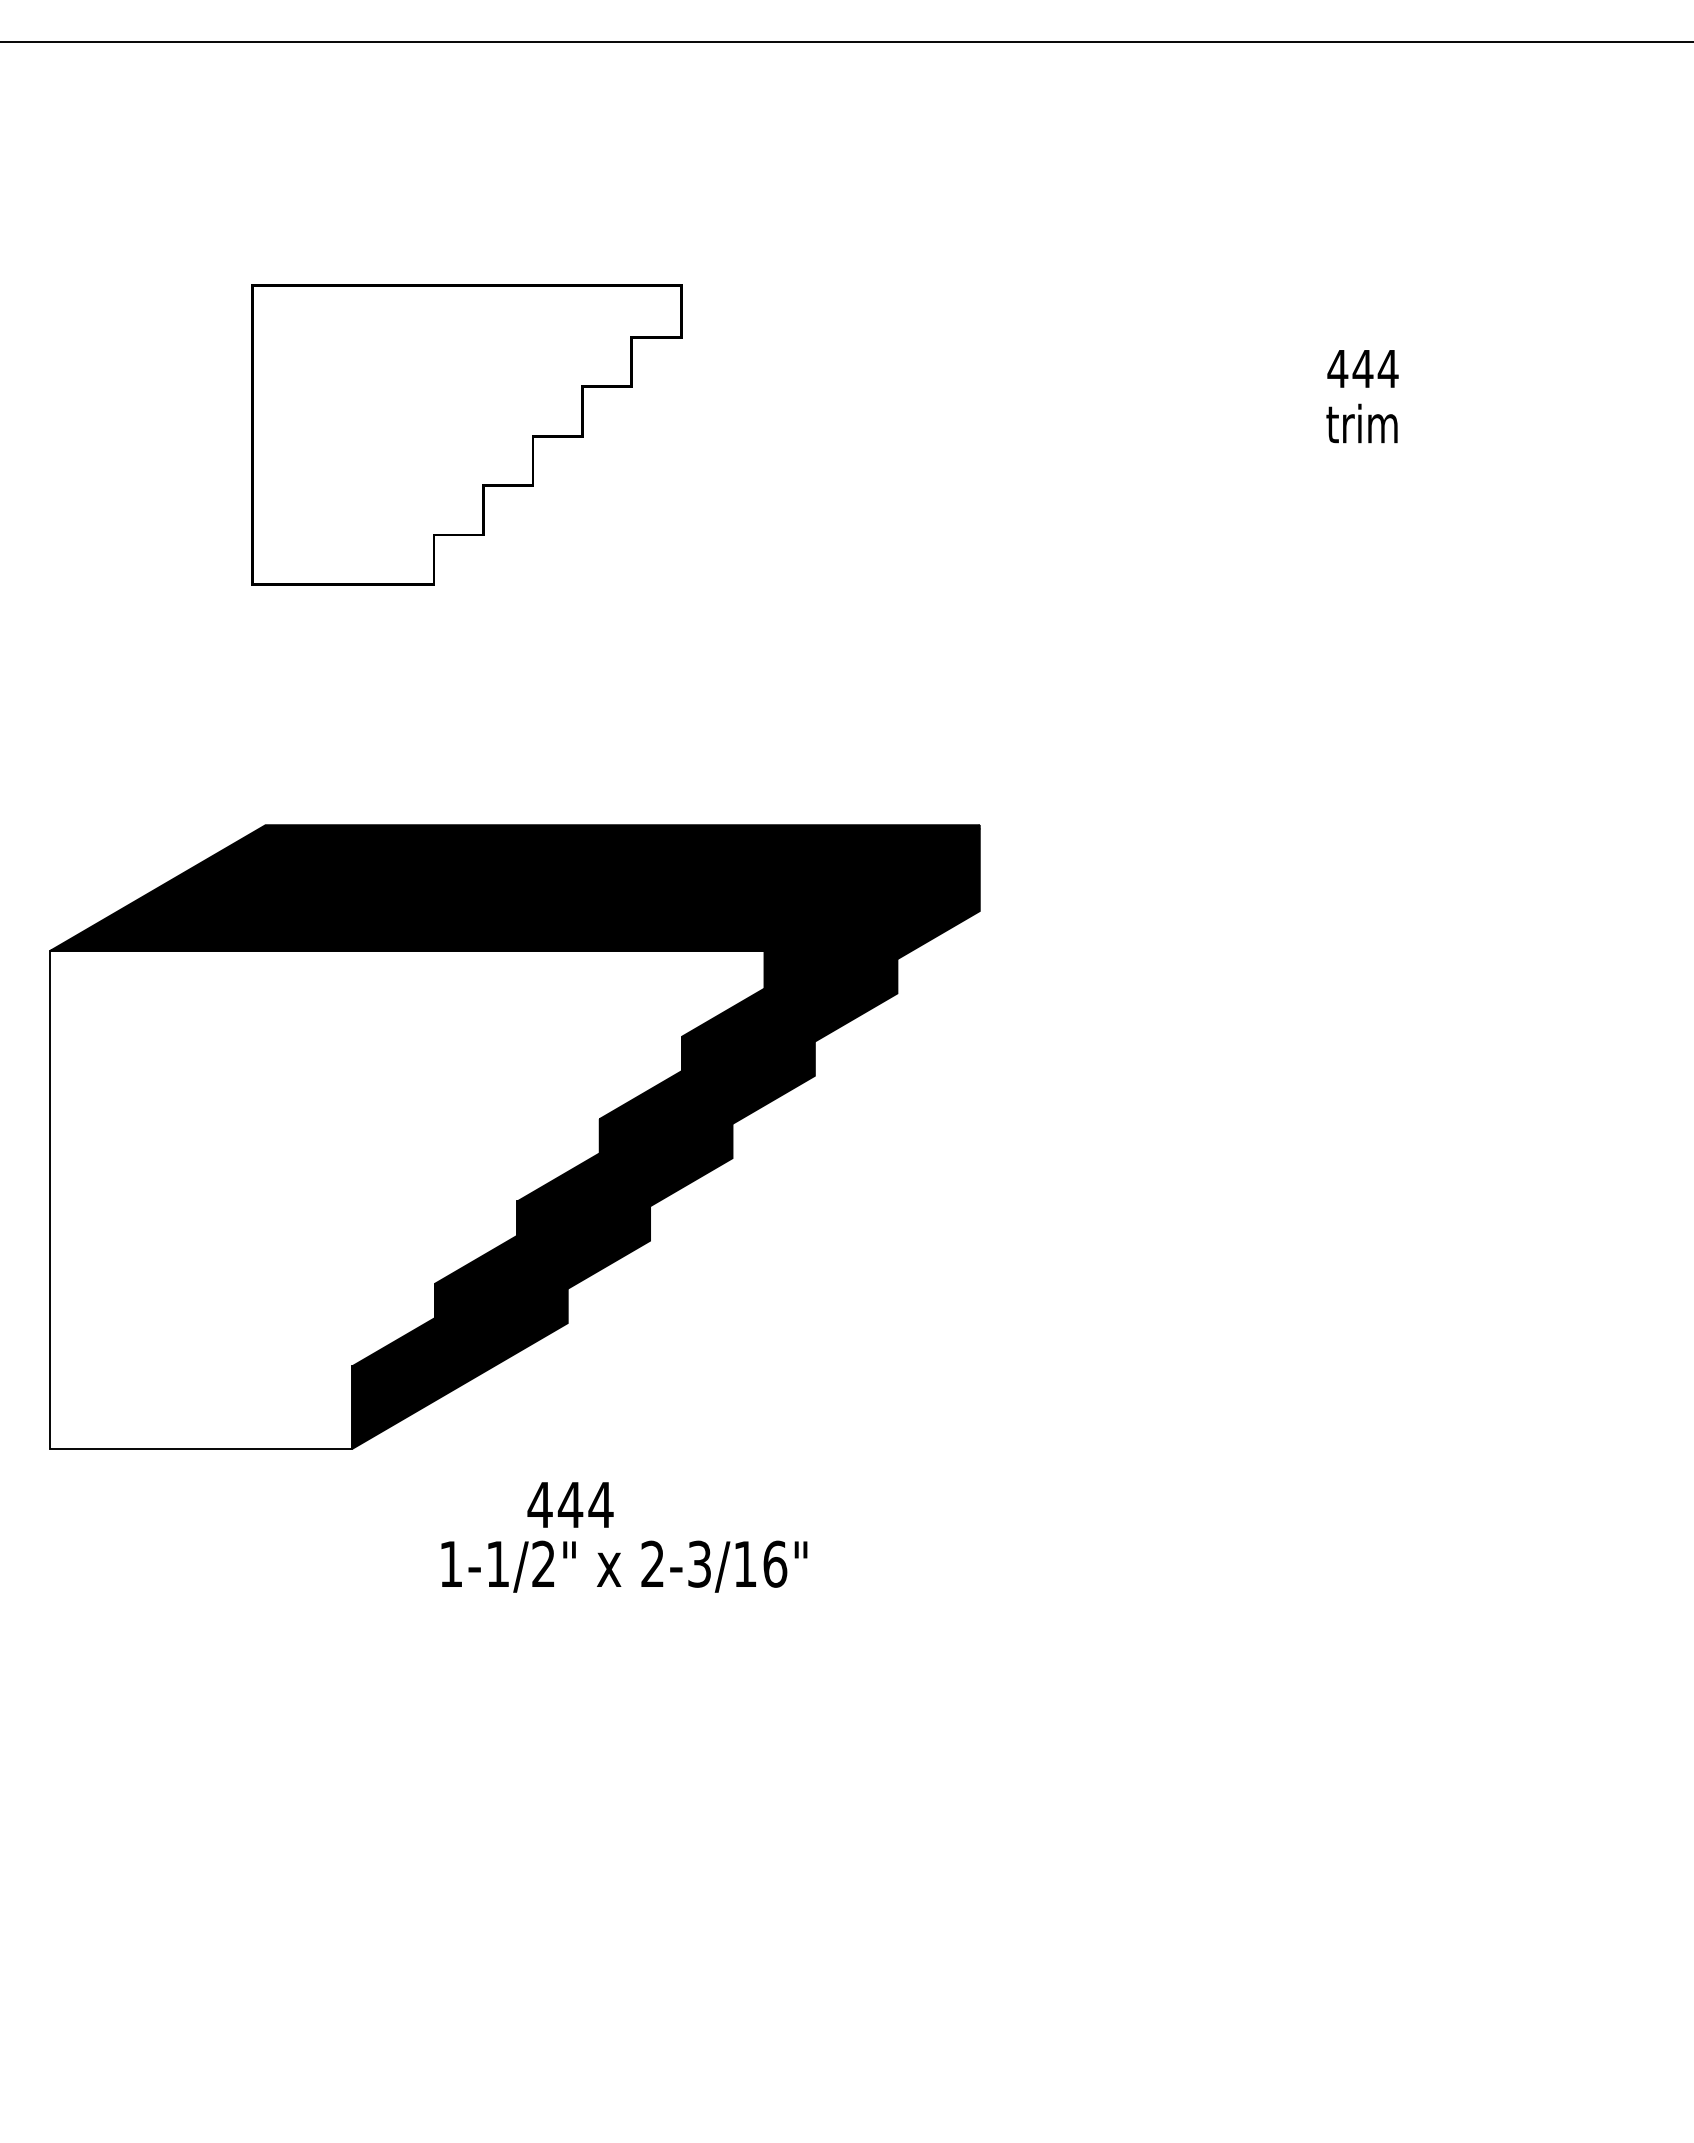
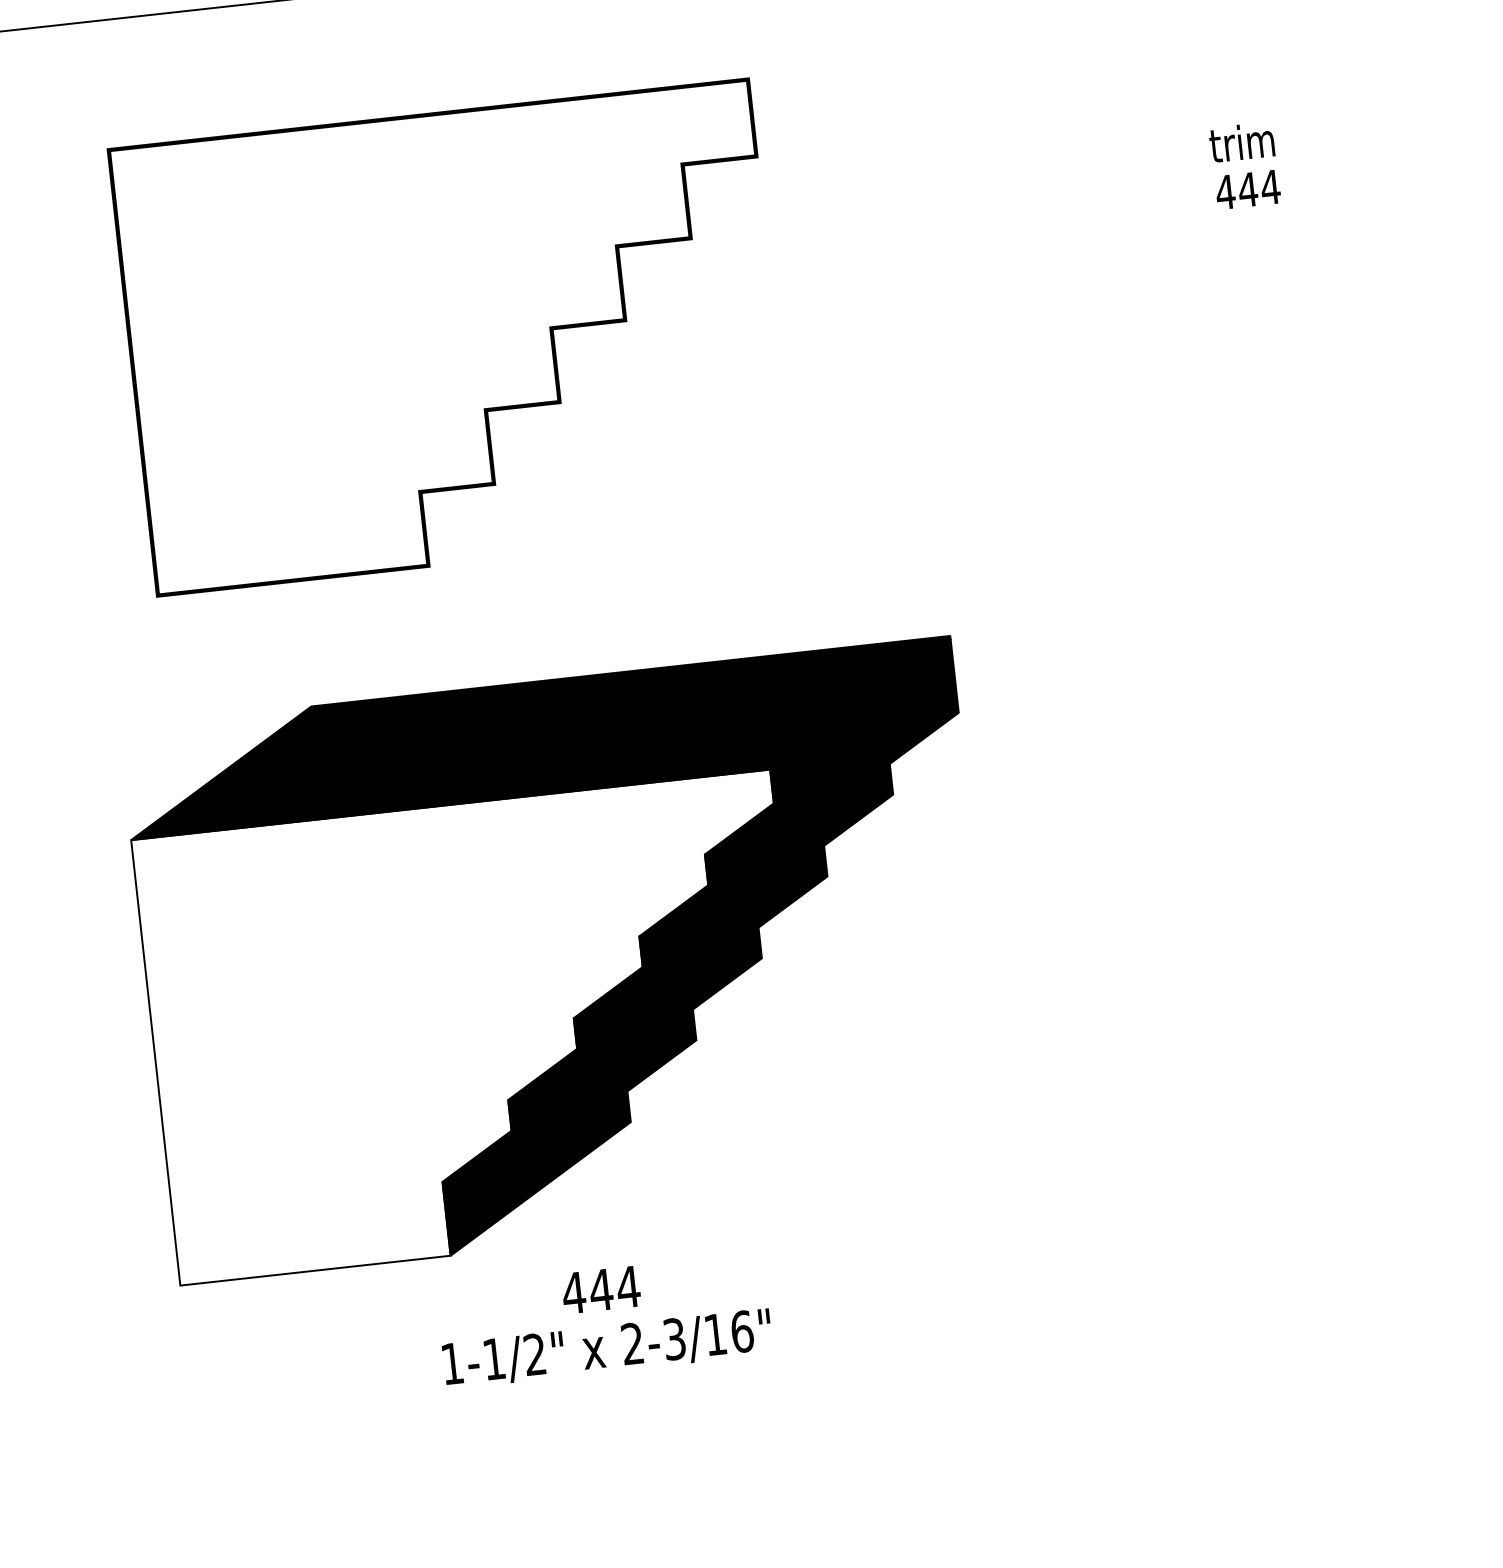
text: (1361, 423) -> (1241, 142), moved
part: (466, 434) -> (452, 337), size x1.67
text: (570, 1504) -> (601, 1289), moved
text: (624, 1566) -> (607, 1348), moved

